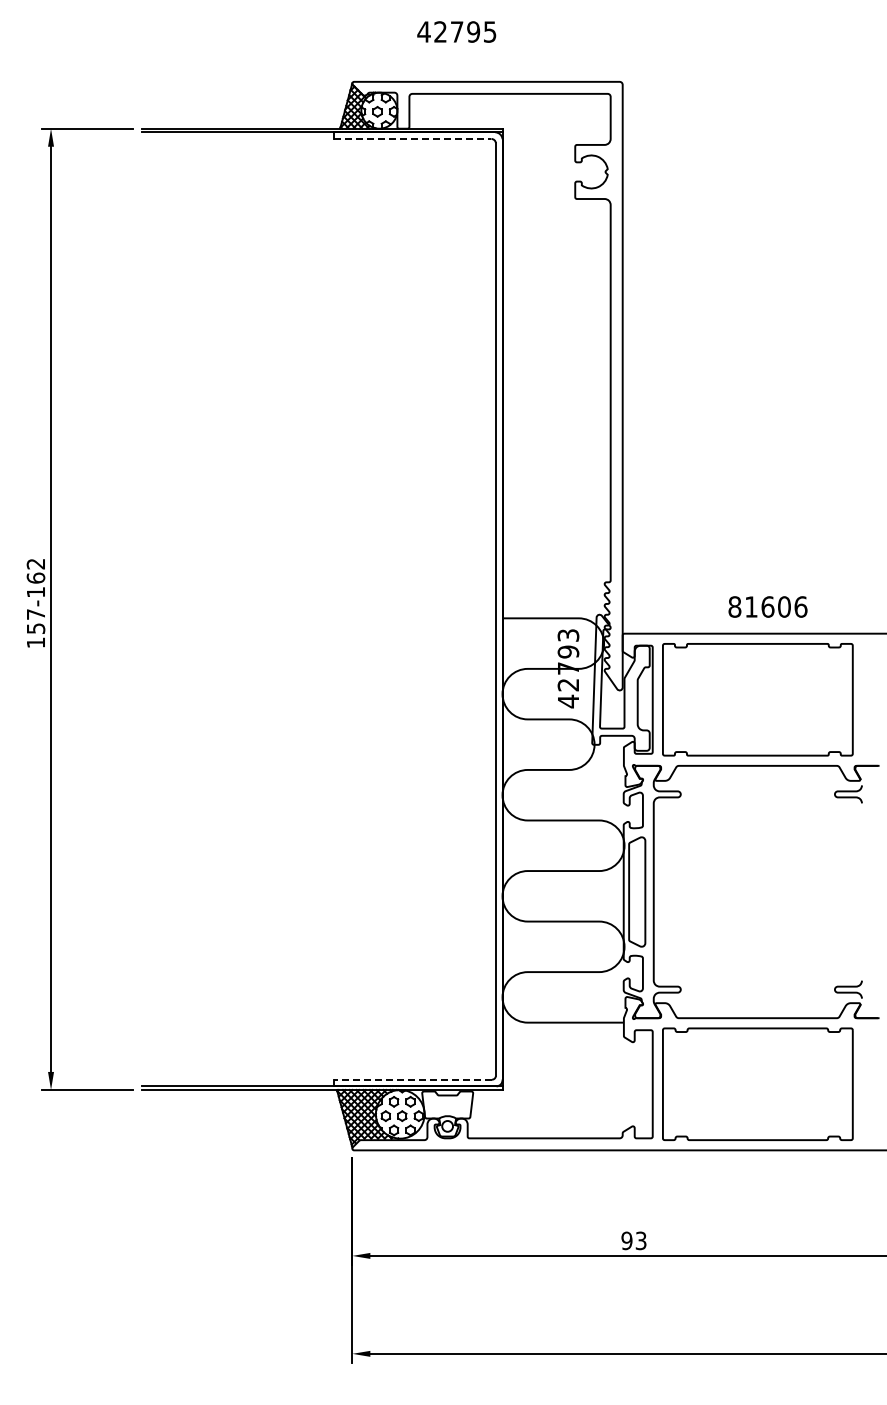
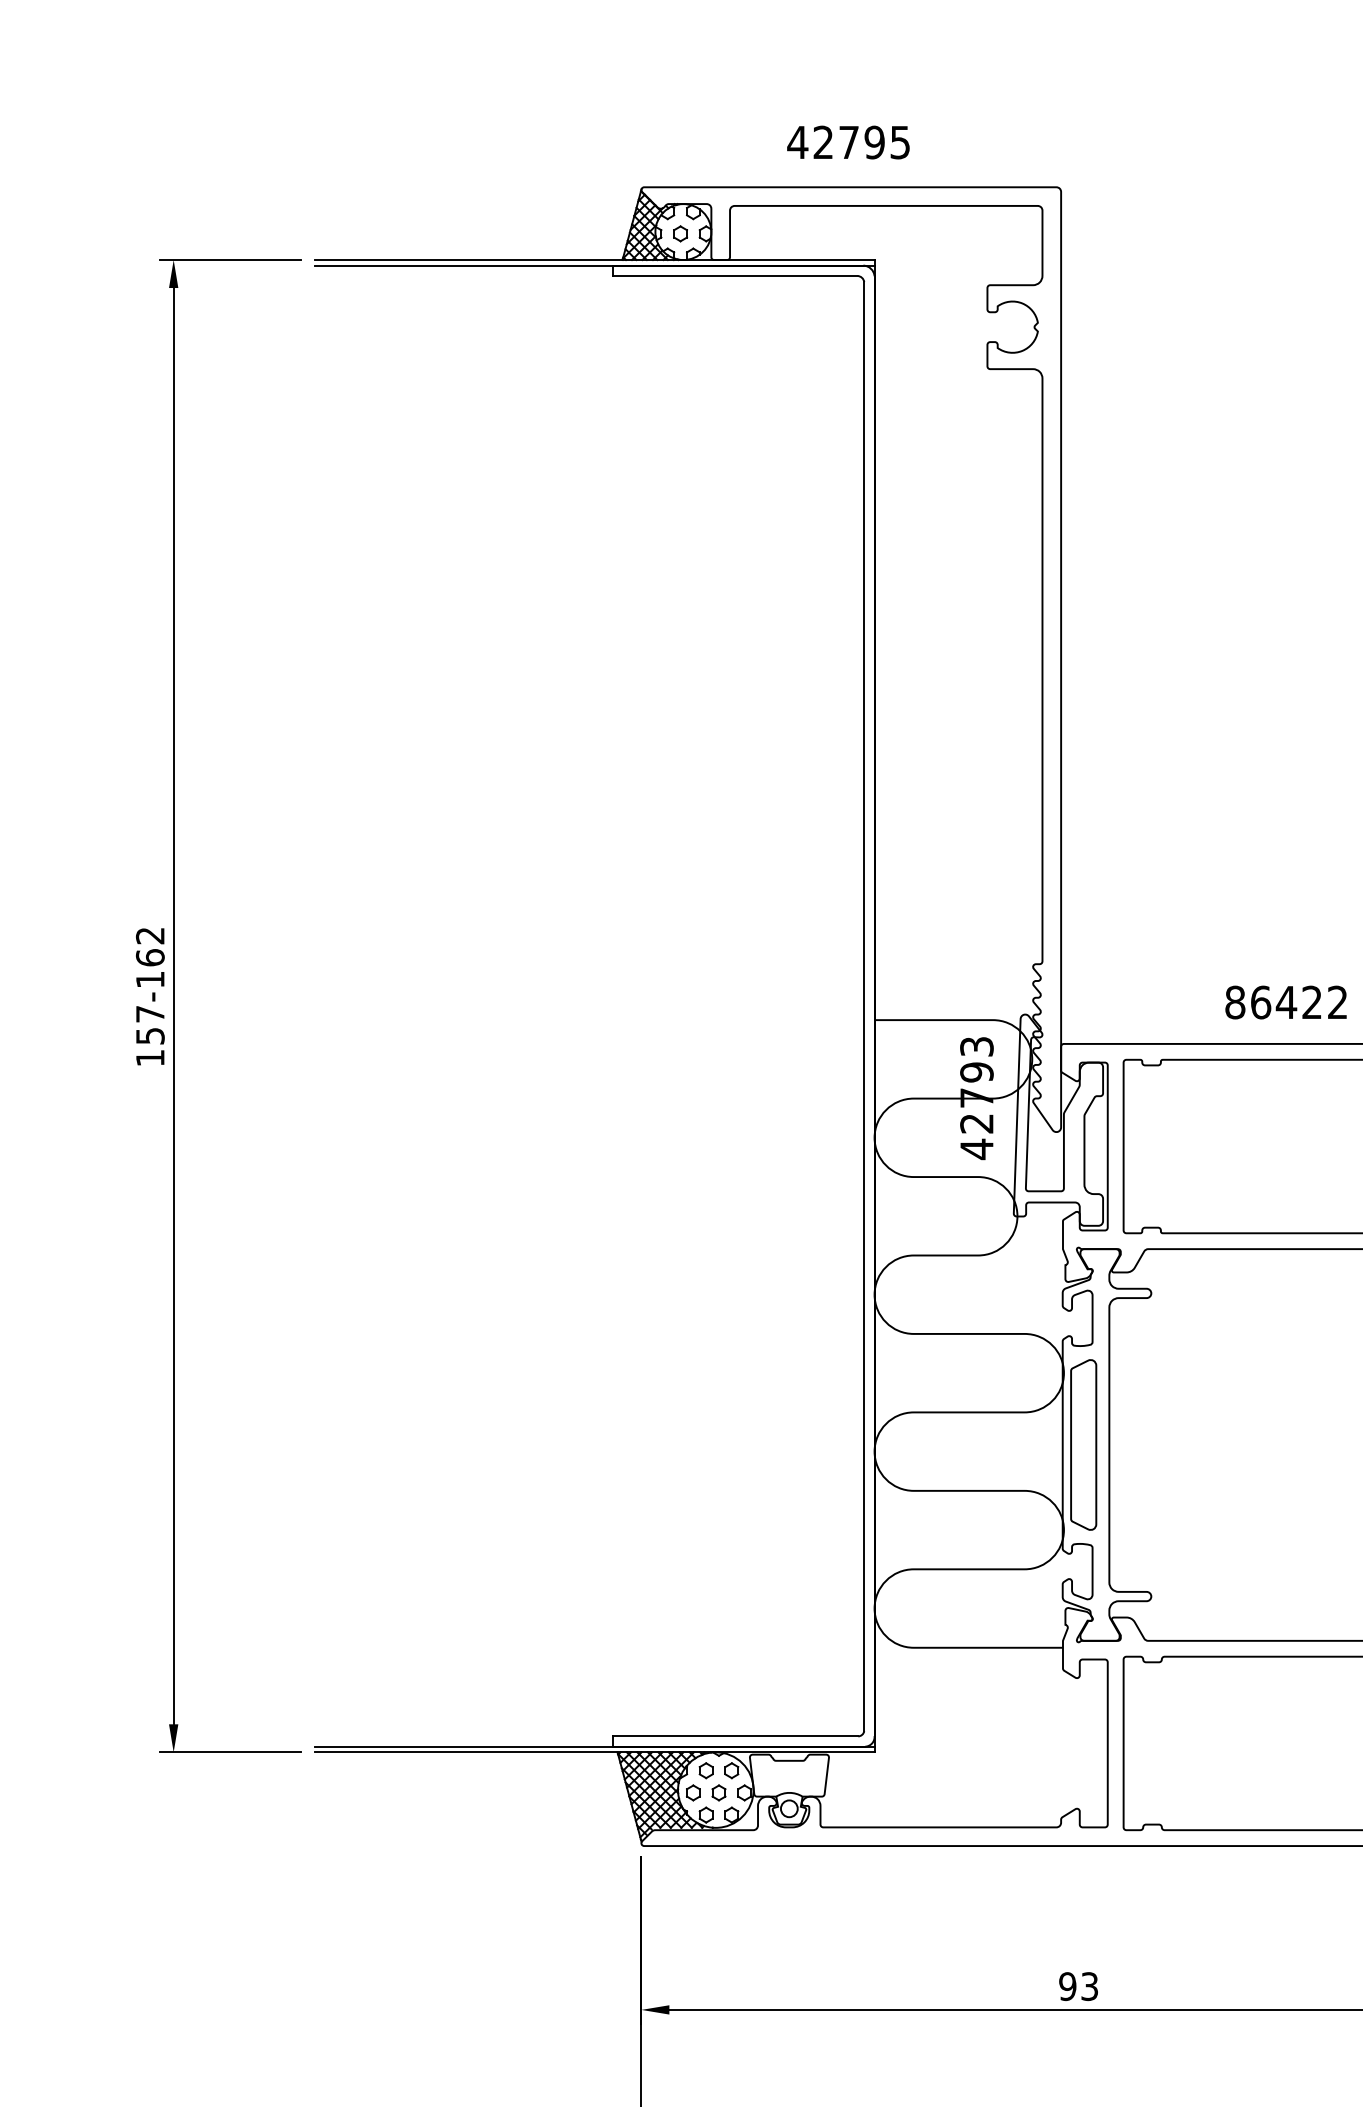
text: (456, 31) -> (848, 141), moved
line: (412, 138) -> (734, 275), dashed -> solid
text: (776, 606) -> (1299, 1001), 81606 -> 86422
line: (413, 1079) -> (736, 1736), dashed -> solid

